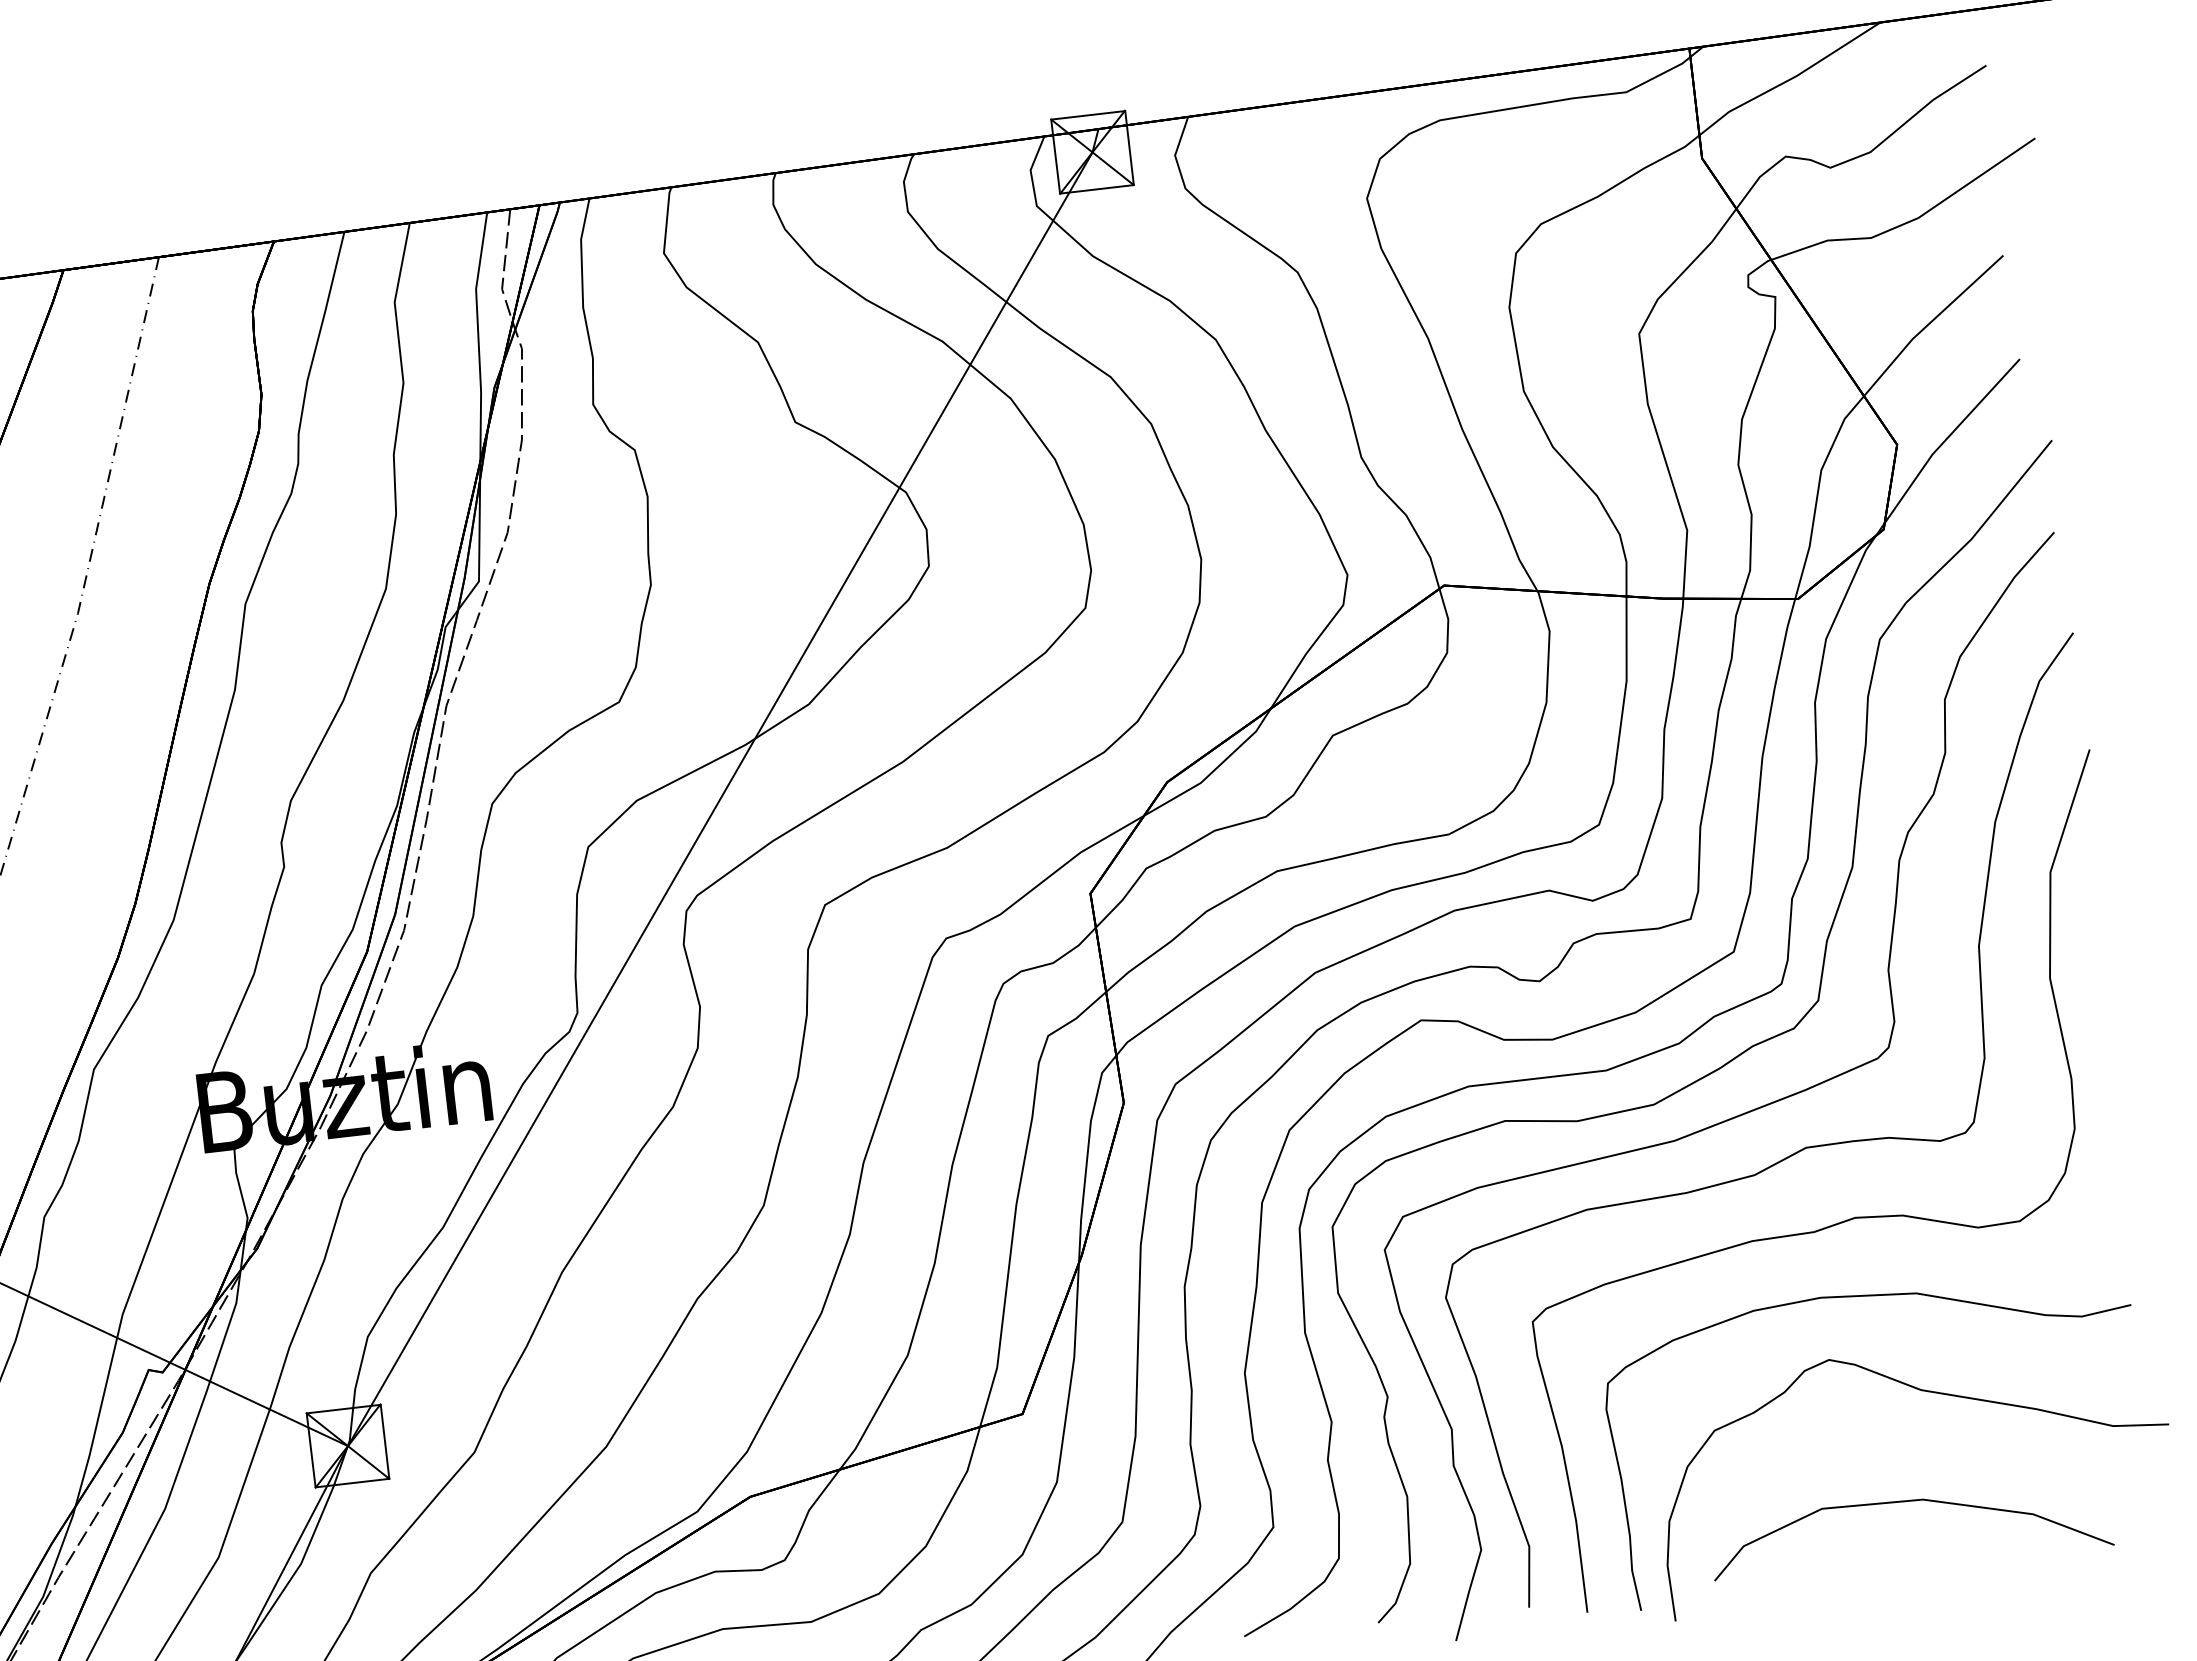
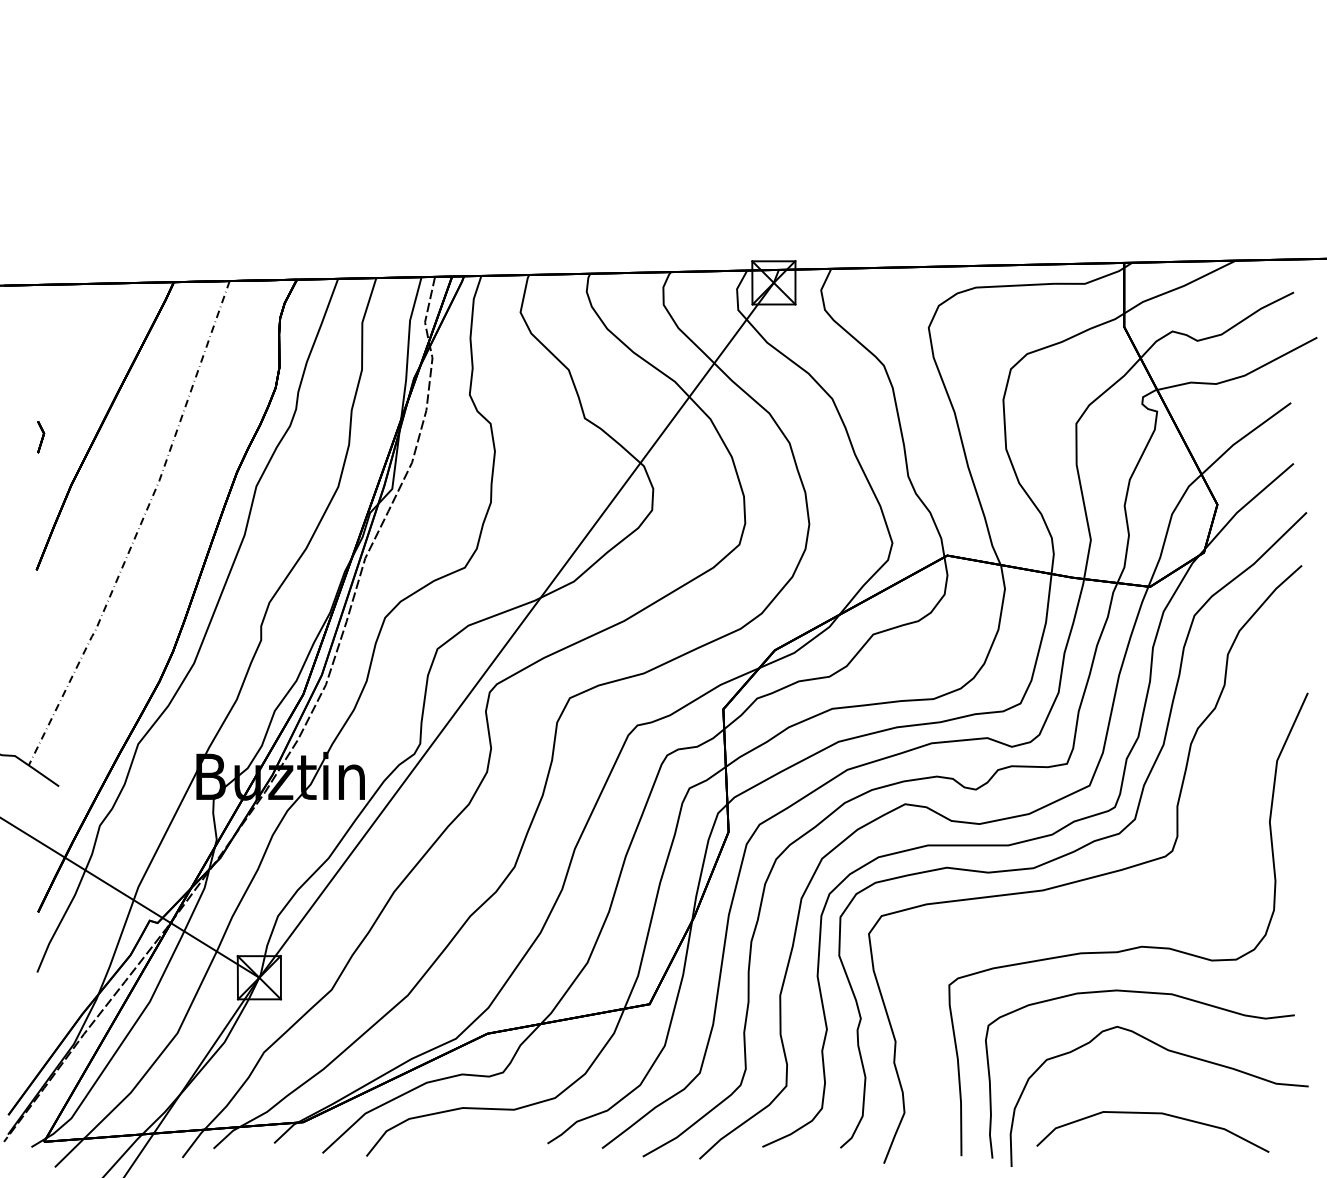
curve: (1794, 1151) -> (1111, 904), removed

